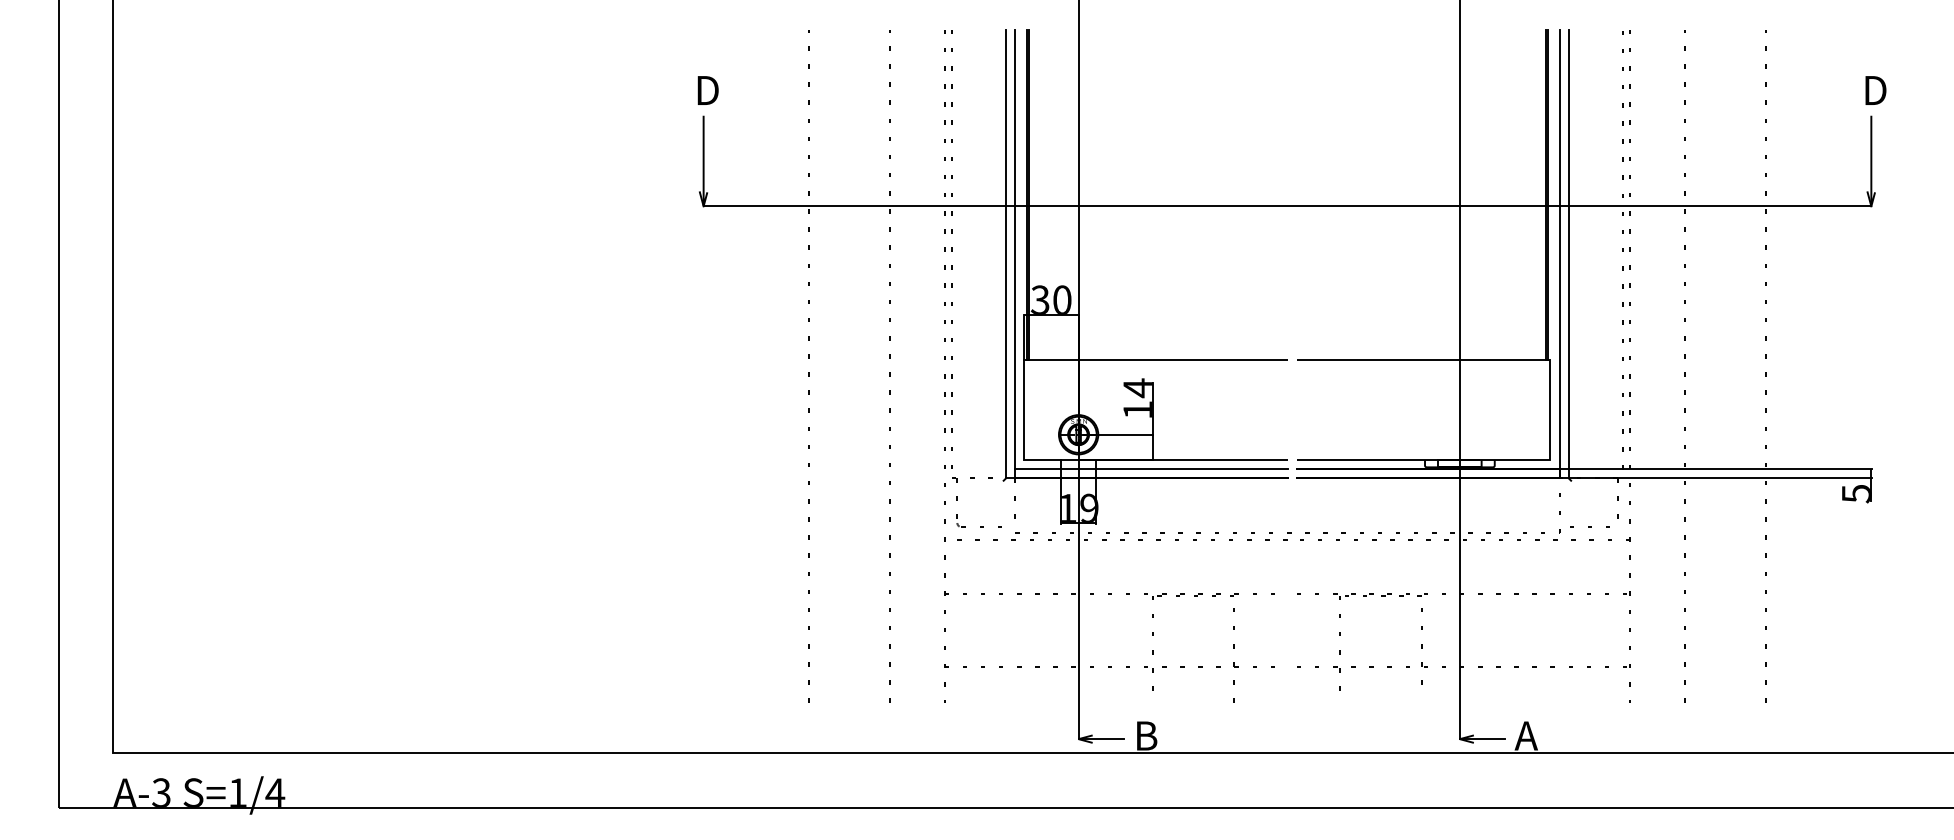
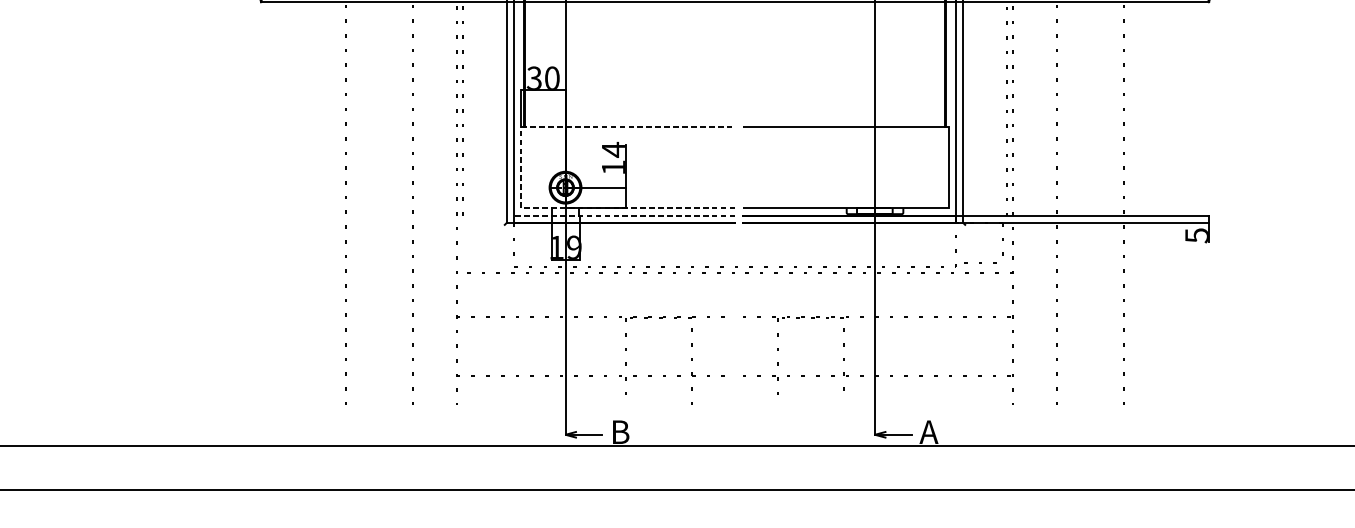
line: (1024, 410) -> (521, 167), solid -> dashed
line: (1151, 469) -> (624, 215), solid -> dashed
part: (957, 500) -> (467, 241), removed

